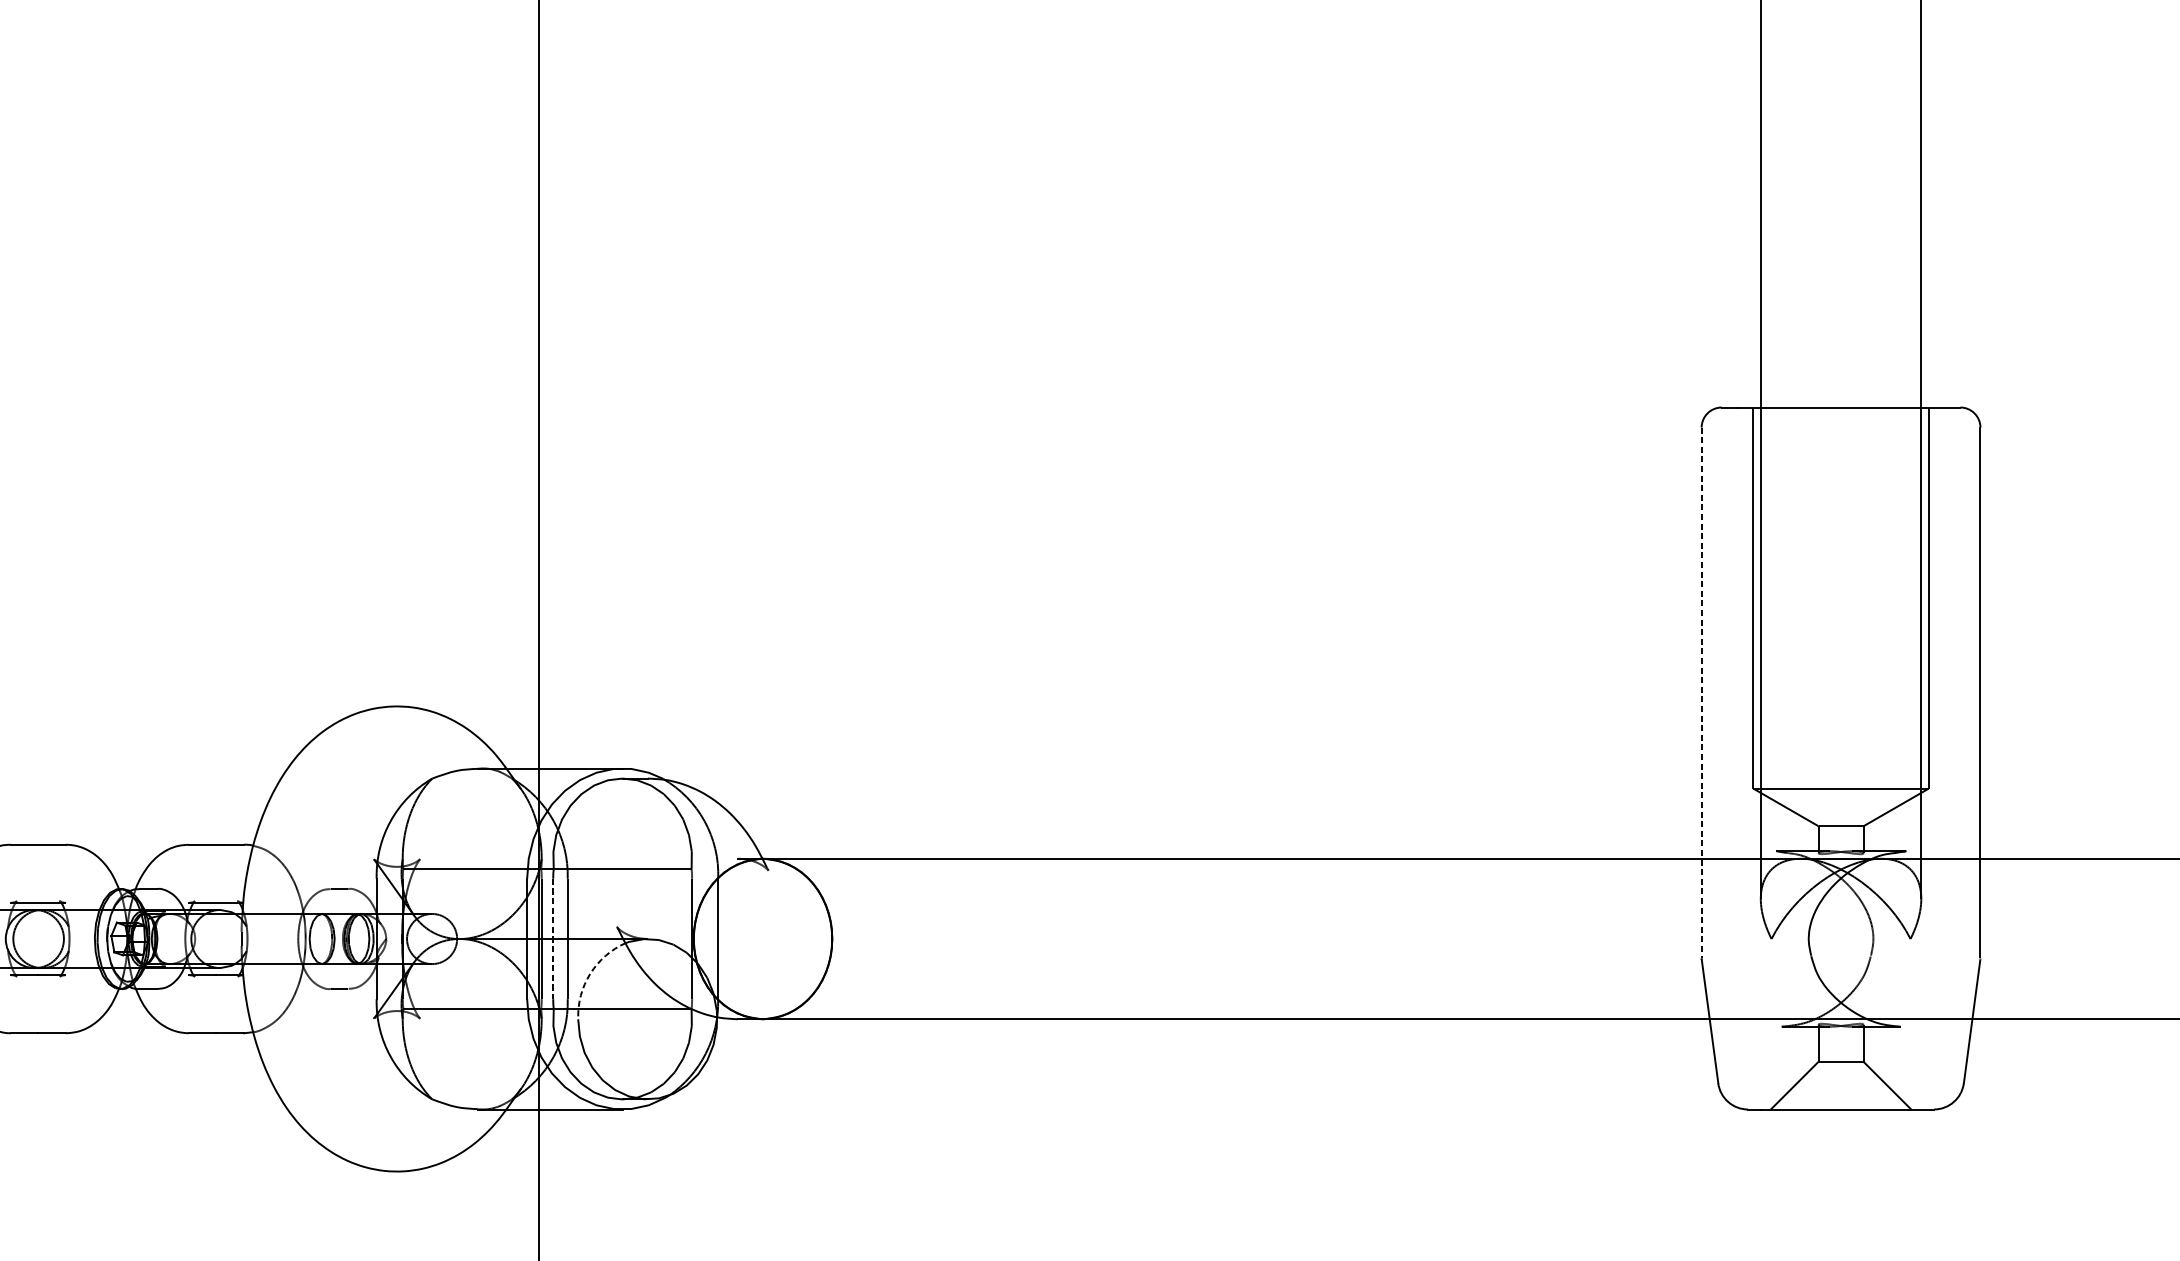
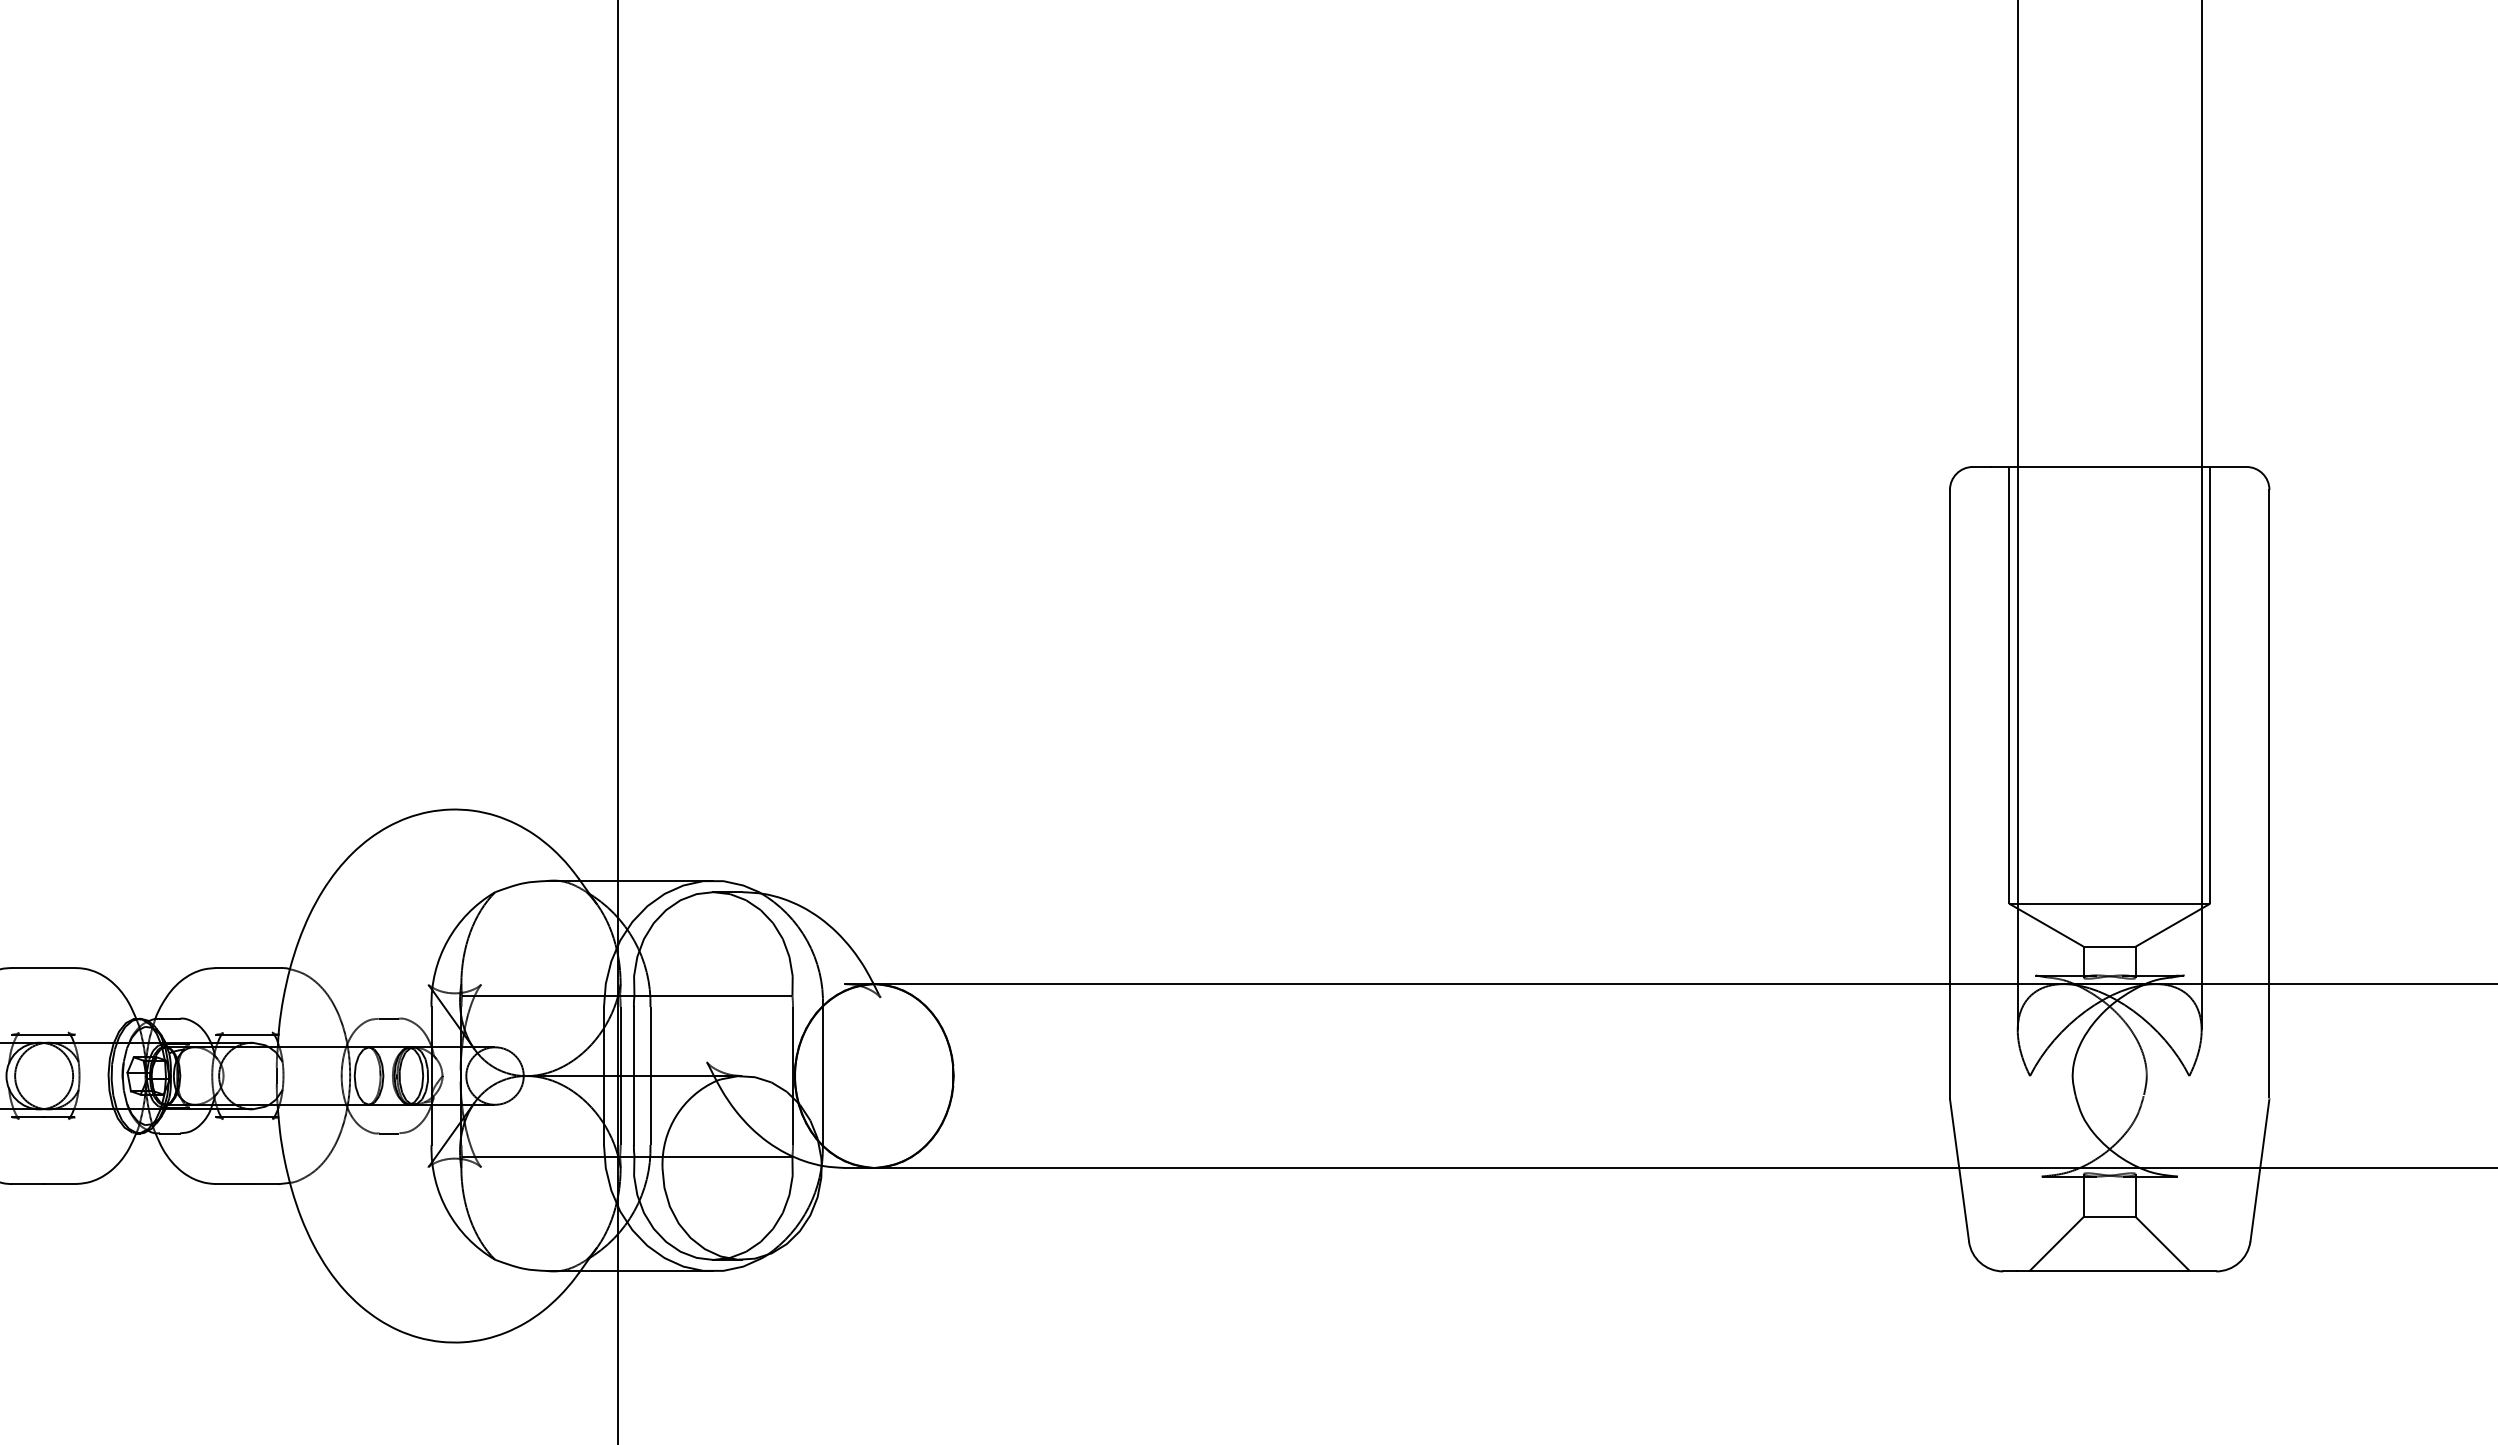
line: (1701, 693) -> (1949, 794), dashed -> solid
line: (552, 939) -> (633, 1076), dashed -> solid
arc: (590, 973) -> (676, 1115), dashed -> solid

